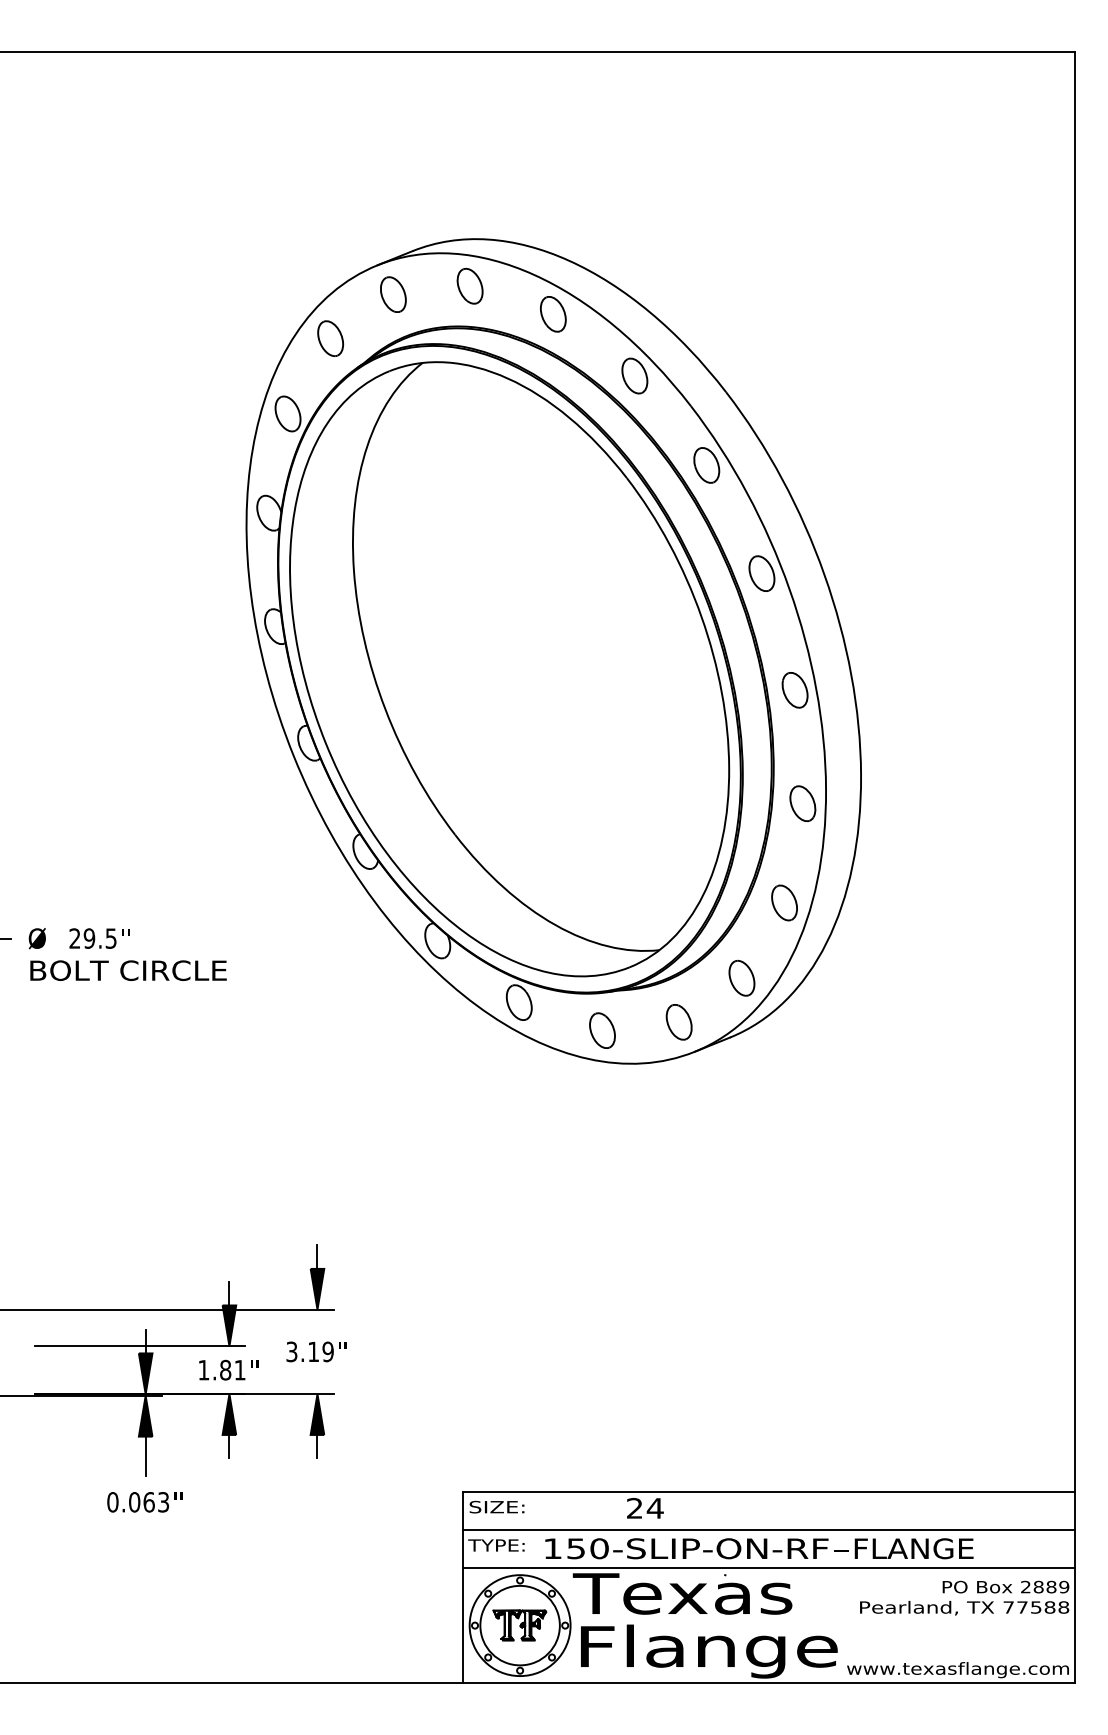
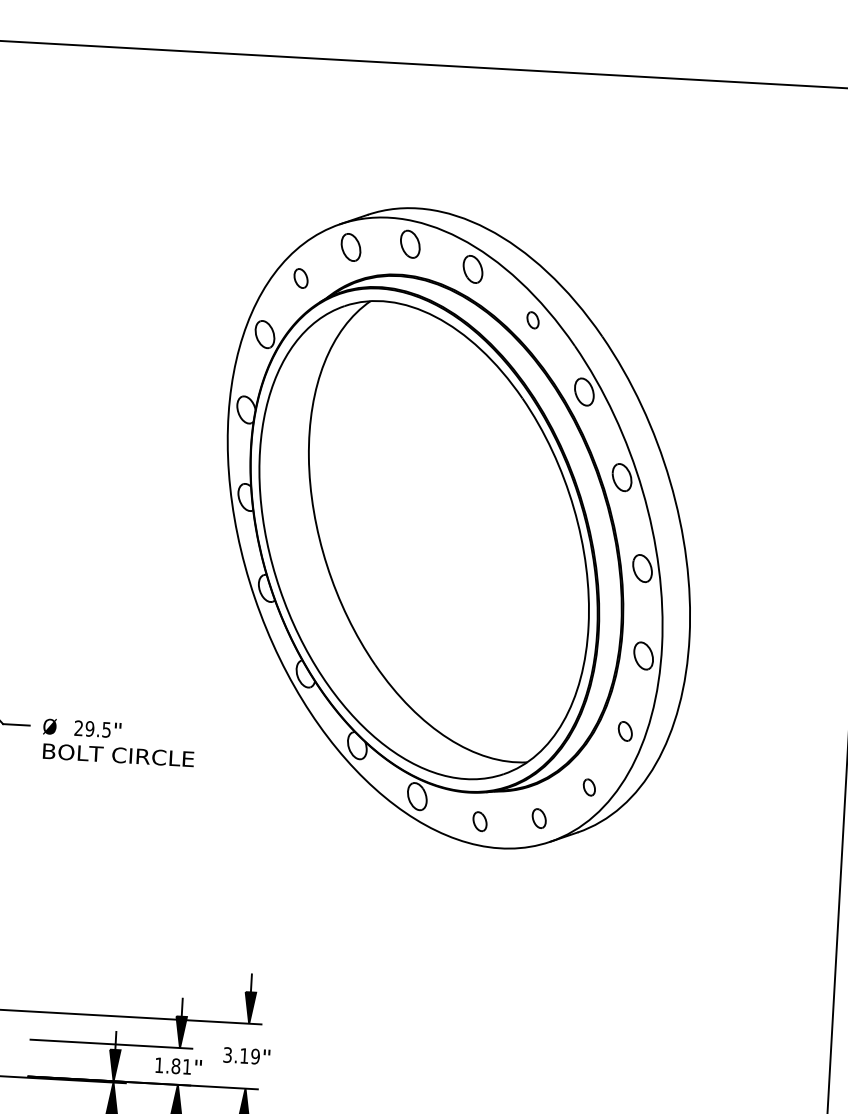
part: (330, 338) -> (300, 278), size x0.7
part: (634, 375) -> (532, 319), size x0.6
part: (784, 902) -> (625, 731), size x0.7
part: (741, 978) -> (589, 787), size x0.6
part: (678, 1022) -> (538, 818), size x0.7
part: (602, 1030) -> (480, 821), size x0.7

